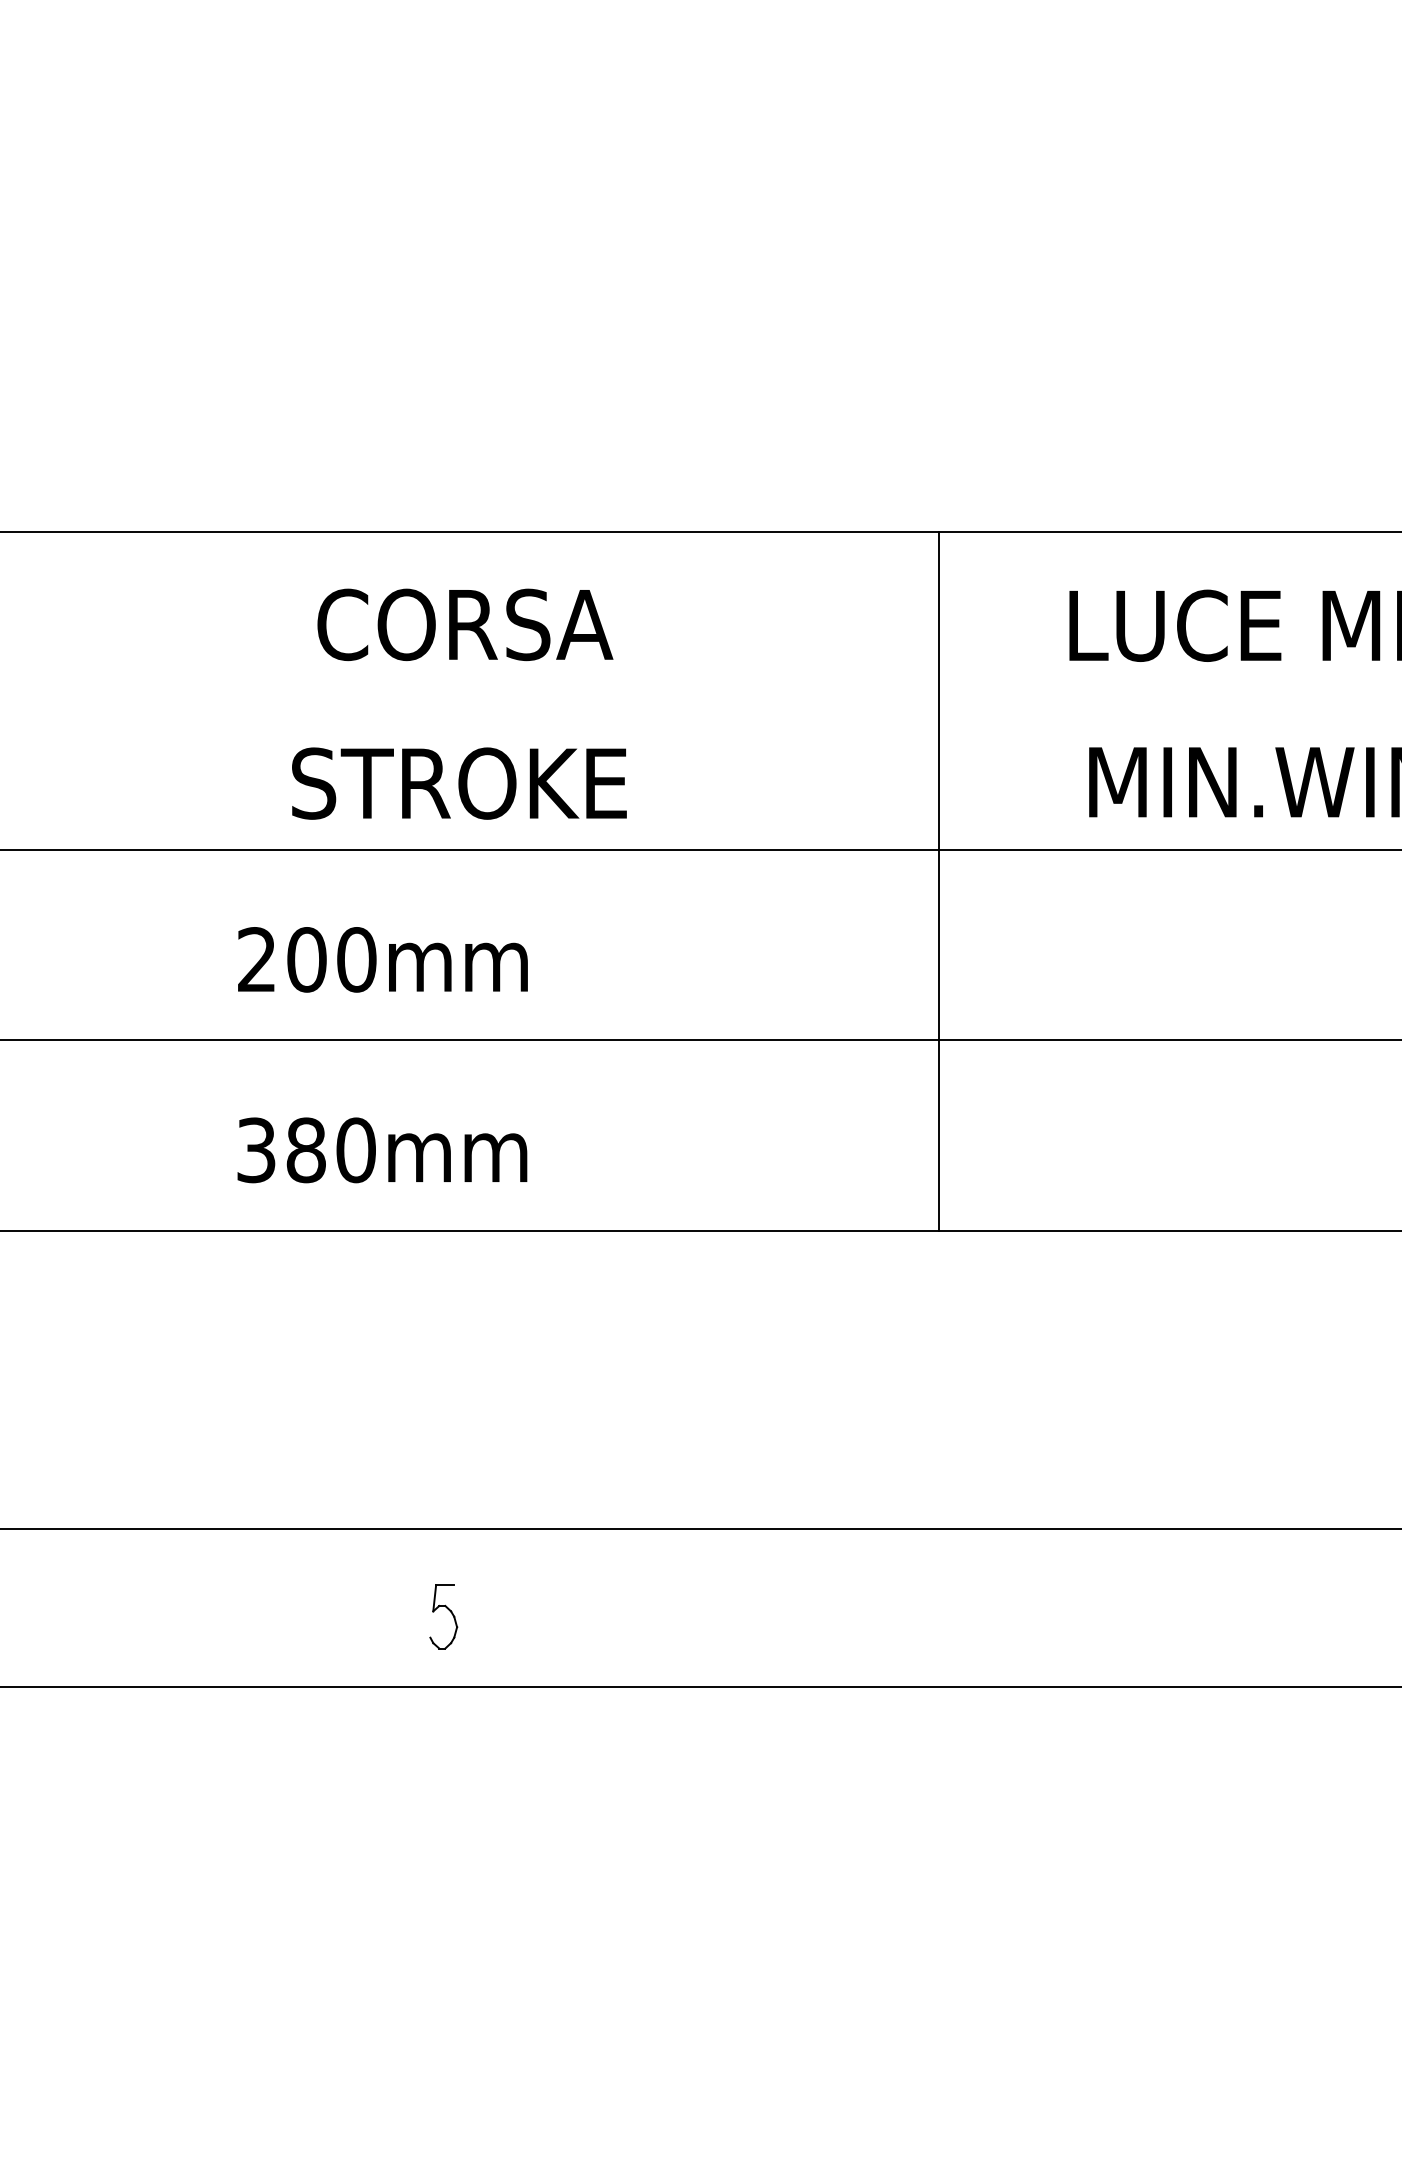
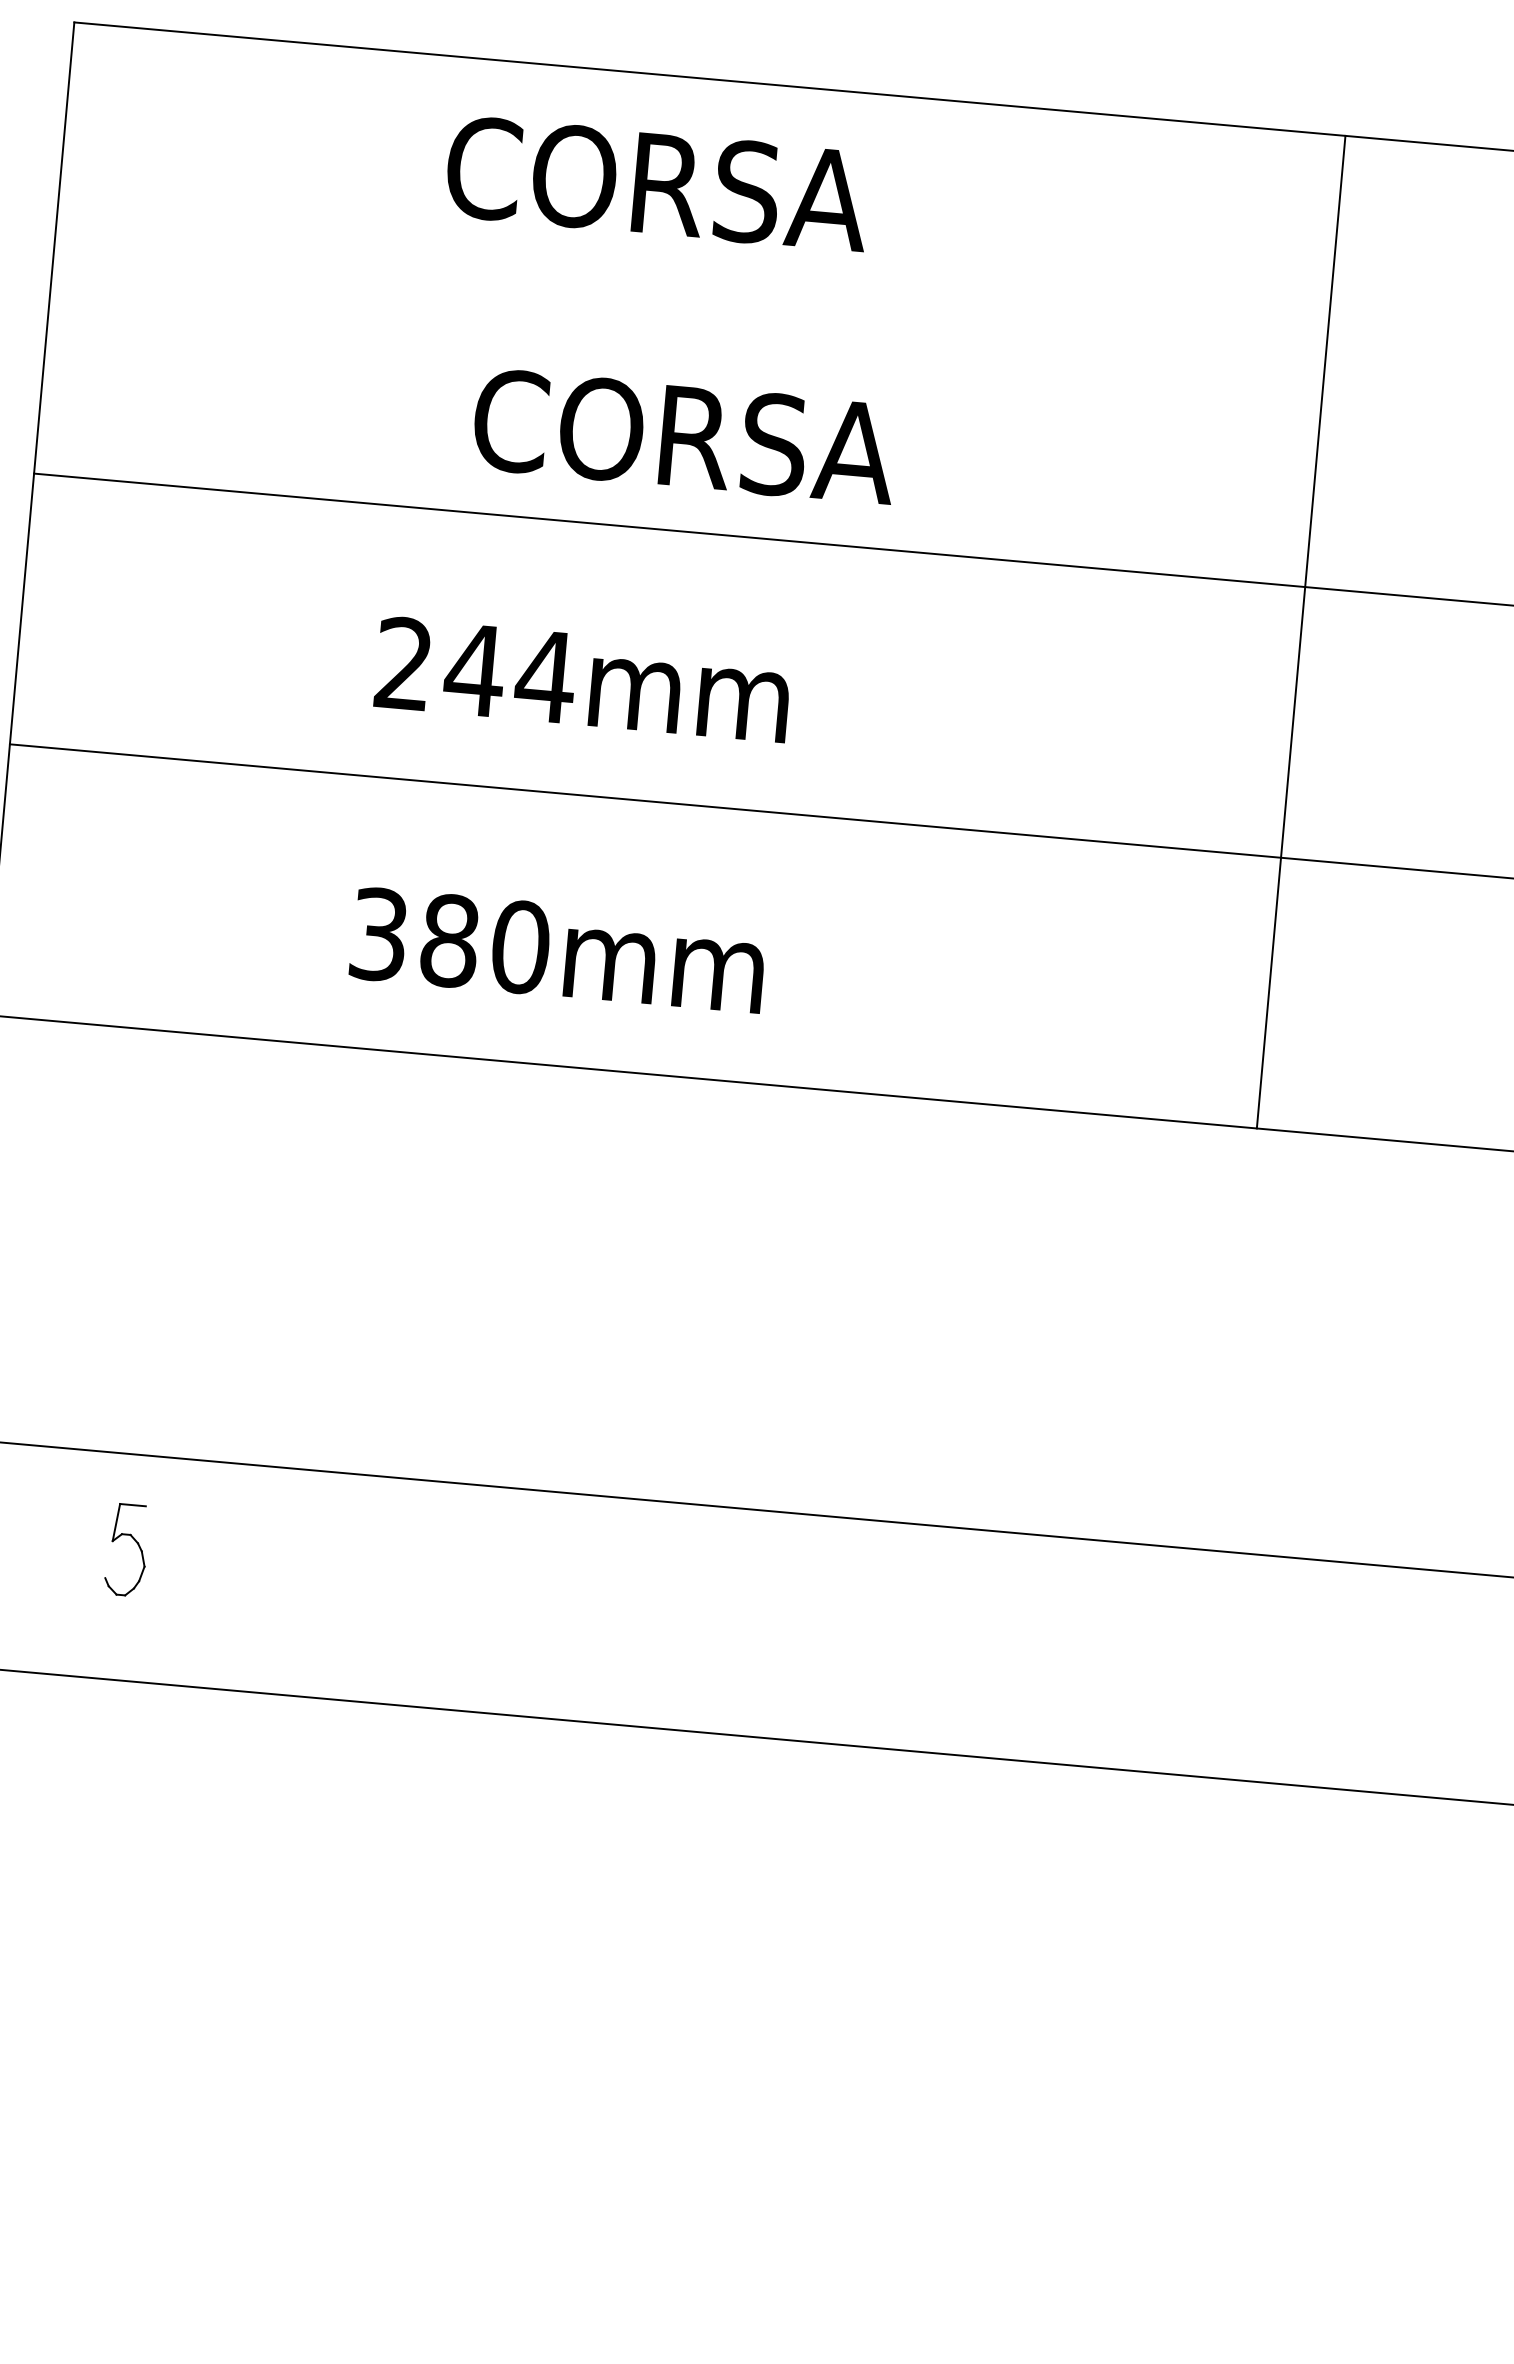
text: (465, 624) -> (658, 183), moved
text: (458, 783) -> (712, 438), STROKE -> CORSA
line: (939, 881) -> (1301, 631), moved
text: (331, 959) -> (509, 672), 200mm -> 244mm
part: (448, 1610) -> (134, 1541), moved

